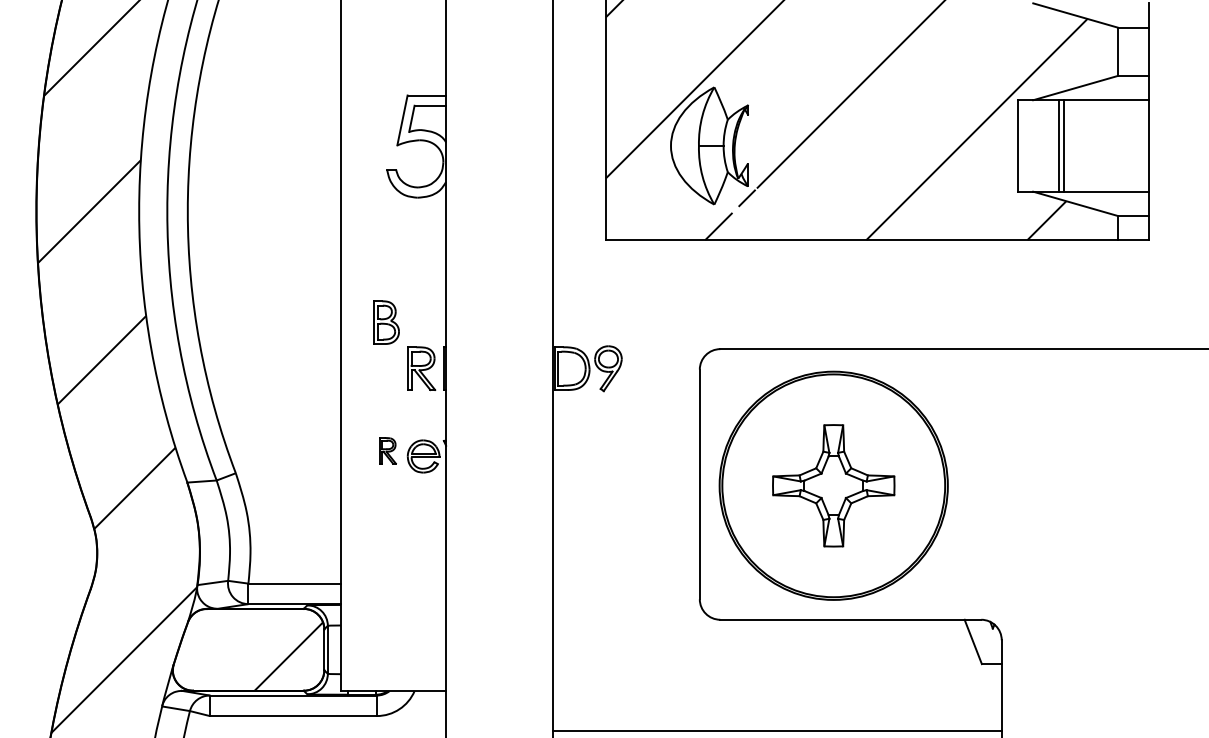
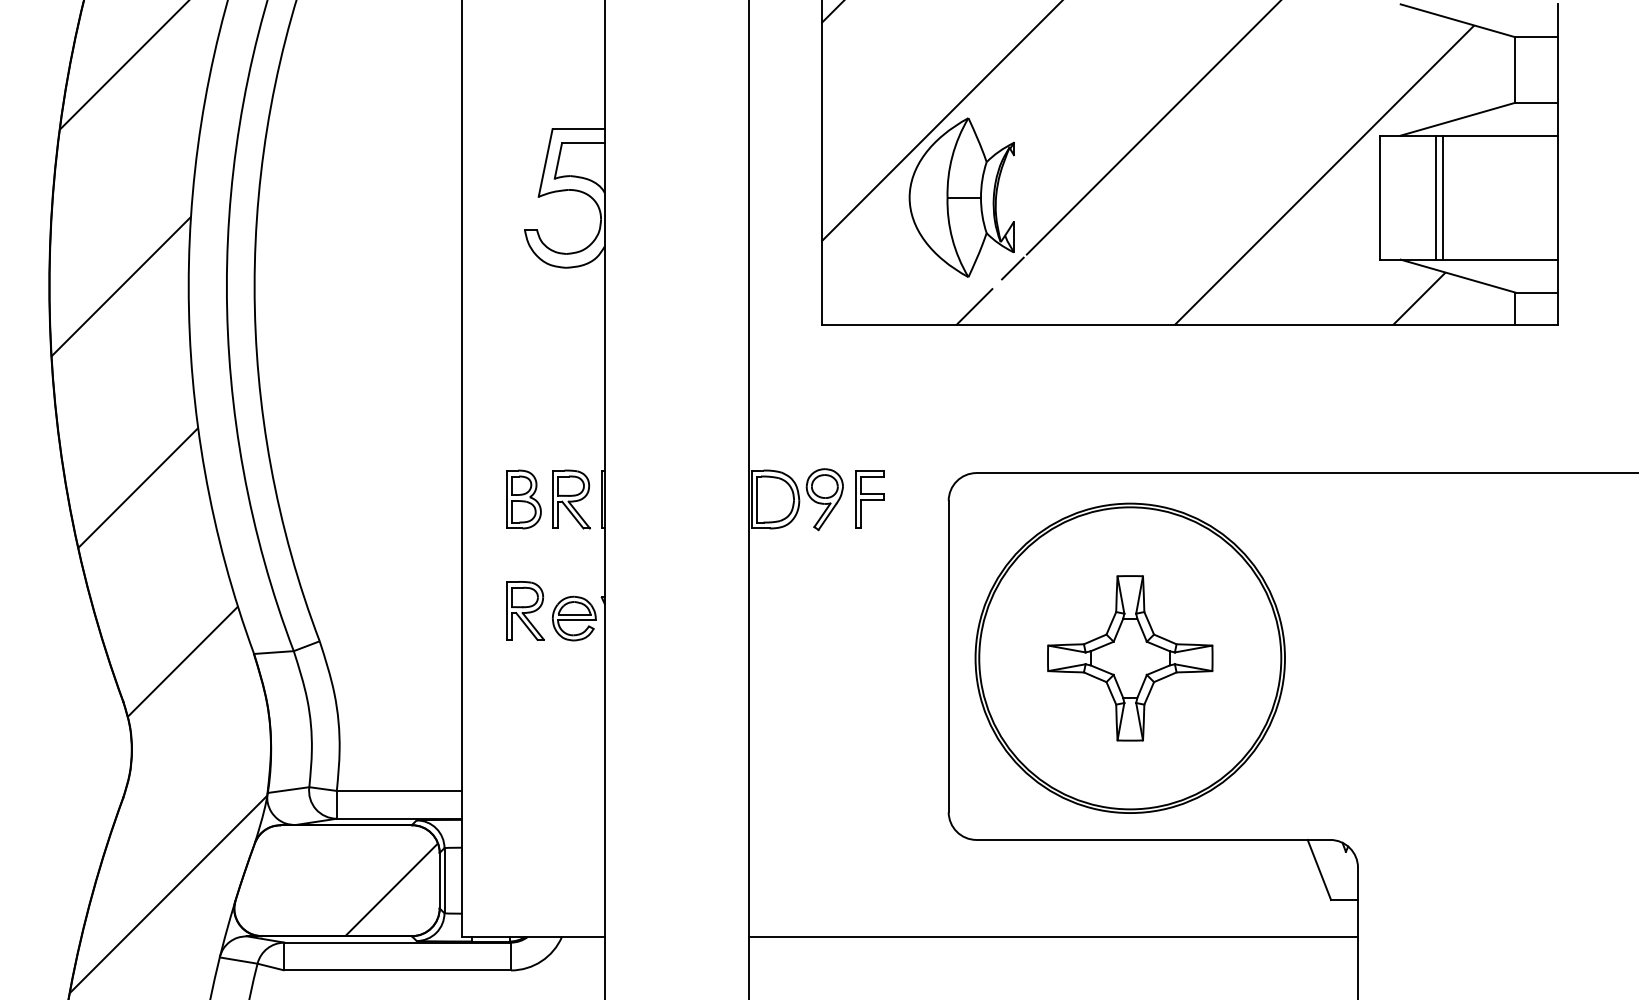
part: (386, 322) -> (523, 499), moved
part: (641, 368) -> (869, 499), added
part: (387, 450) -> (525, 610), size x1.67
line: (776, 731) -> (1052, 937), moved

